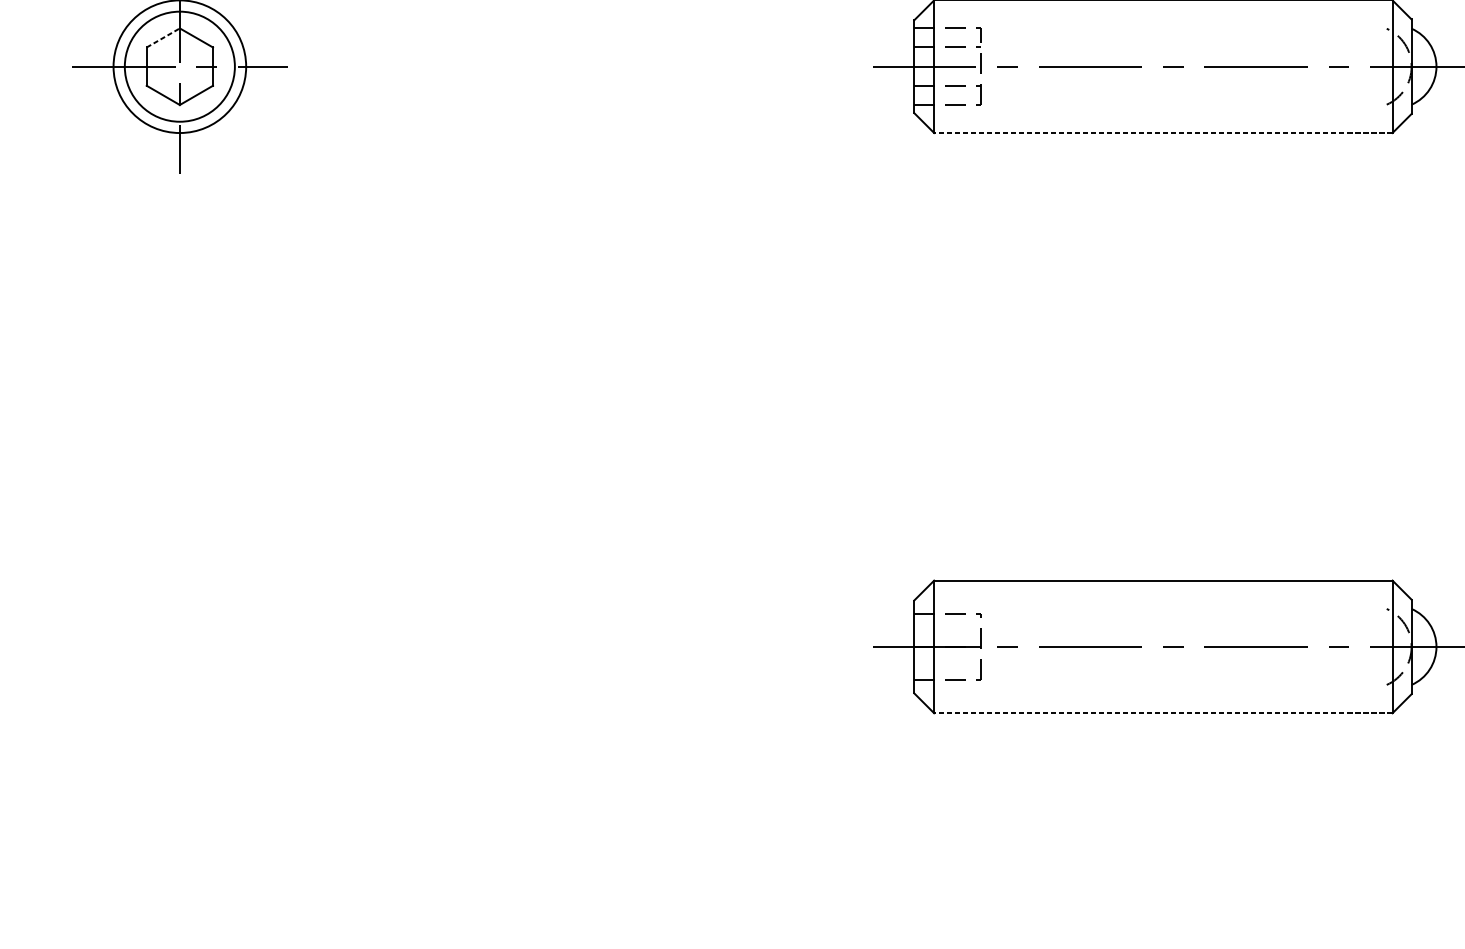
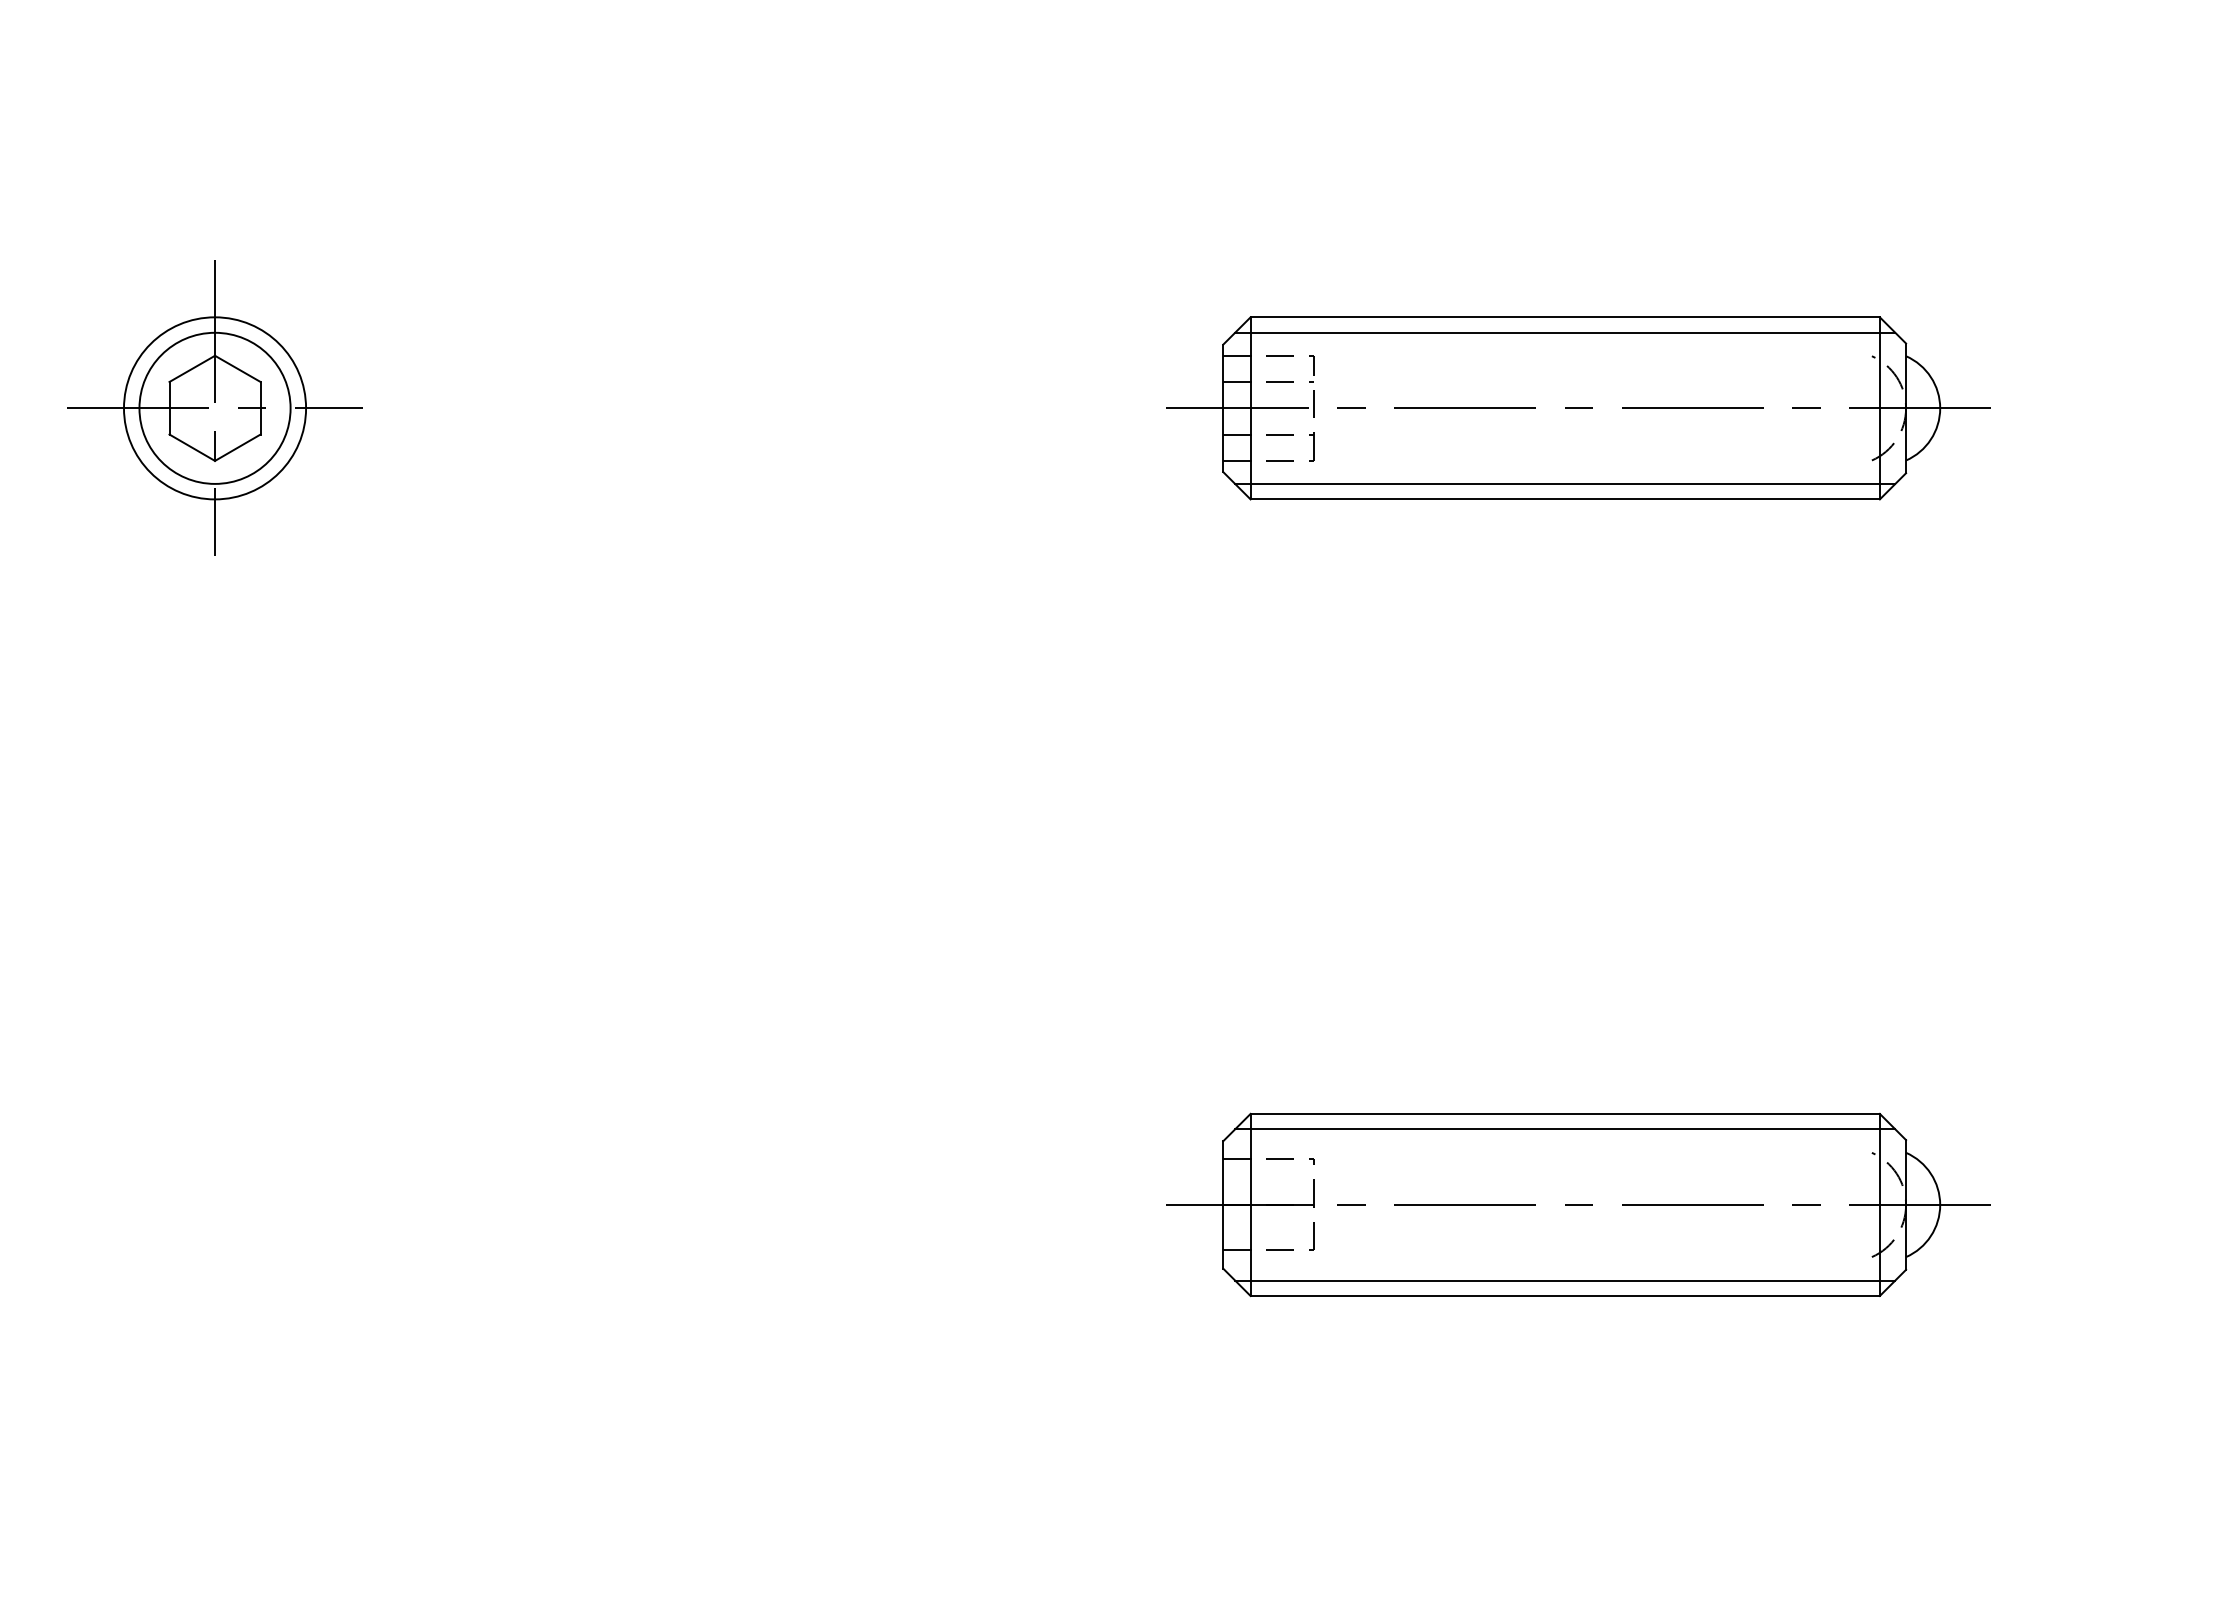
line: (1163, 11) -> (1565, 332), added
line: (163, 37) -> (192, 368), dashed -> solid
line: (1163, 121) -> (1565, 483), added
line: (1163, 133) -> (1565, 499), dashed -> solid
line: (1163, 591) -> (1565, 1129), added
line: (1163, 701) -> (1565, 1280), added
line: (1163, 712) -> (1565, 1295), dashed -> solid

